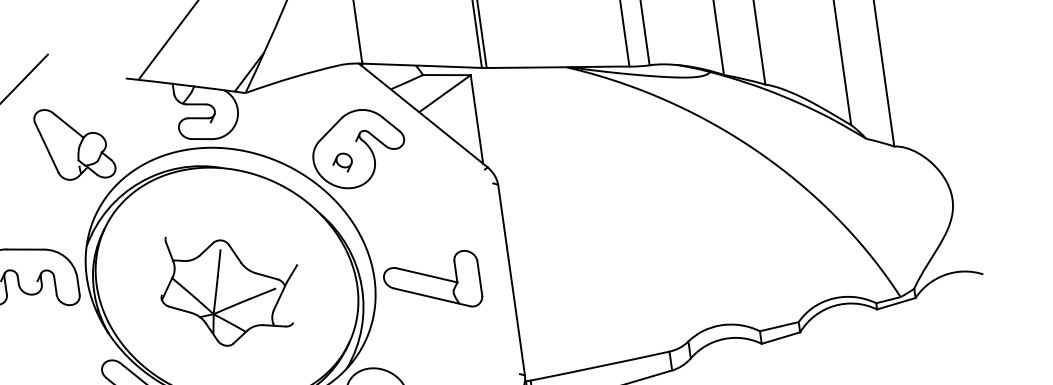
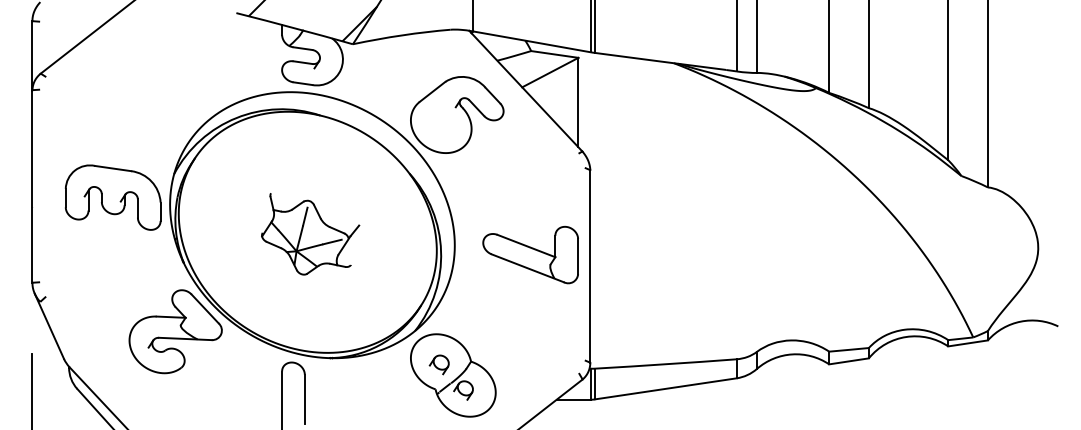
part: (74, 143) -> (176, 70), removed
part: (342, 162) -> (439, 126), removed
part: (432, 283) -> (530, 254), moved
part: (229, 286) -> (310, 233), size x0.7

